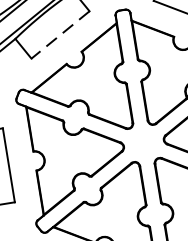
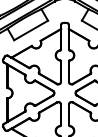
line: (61, 34) -> (31, 30), dashed -> solid

